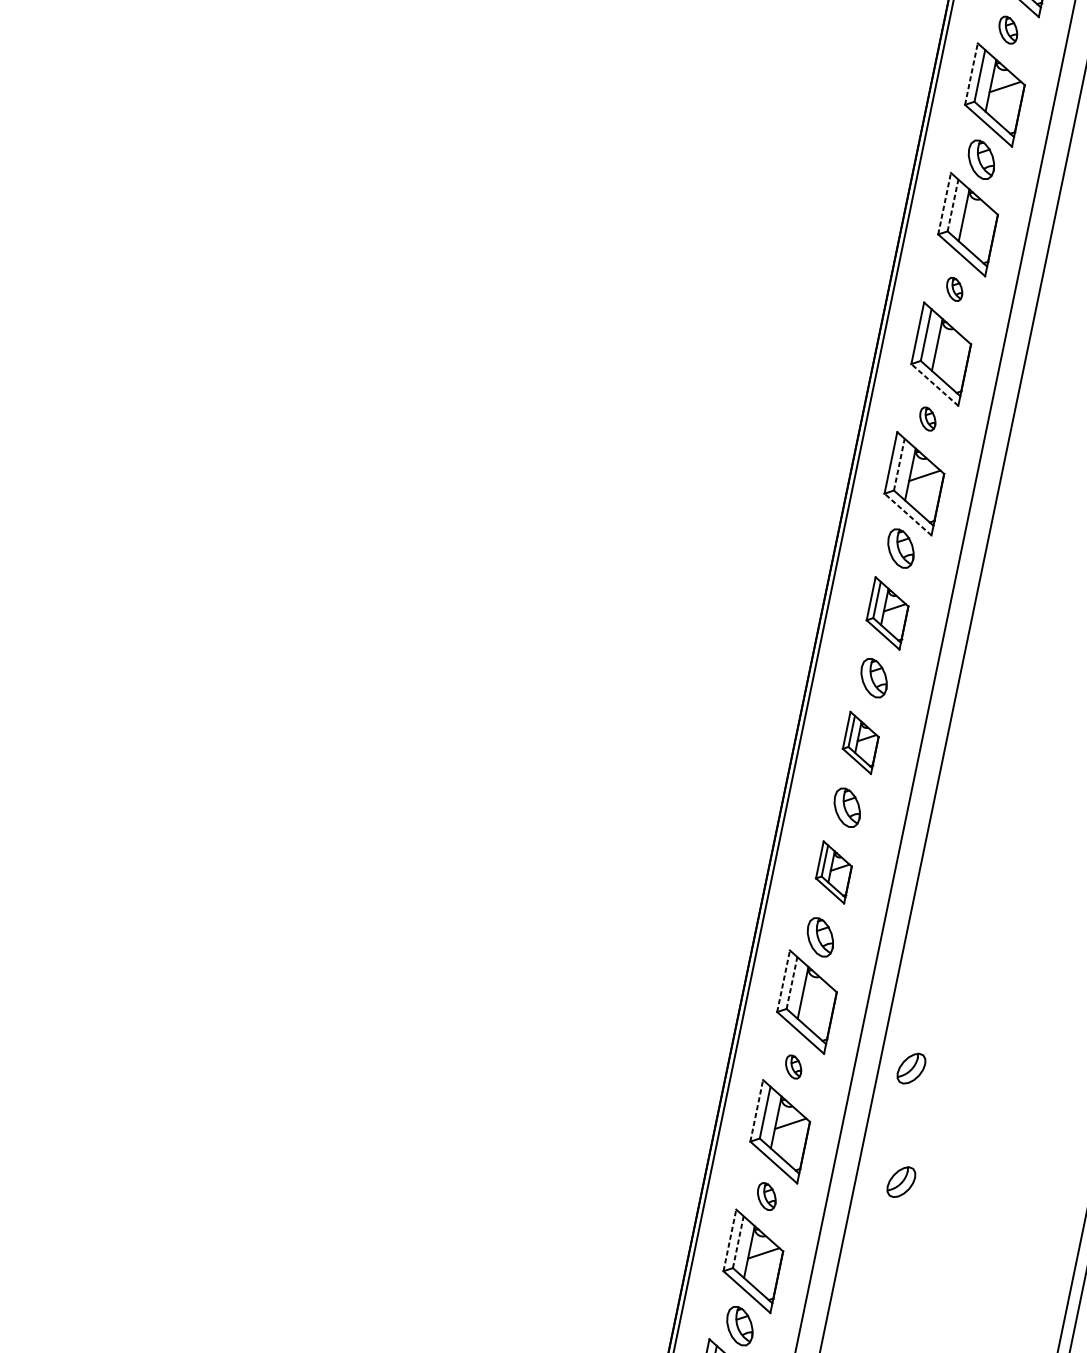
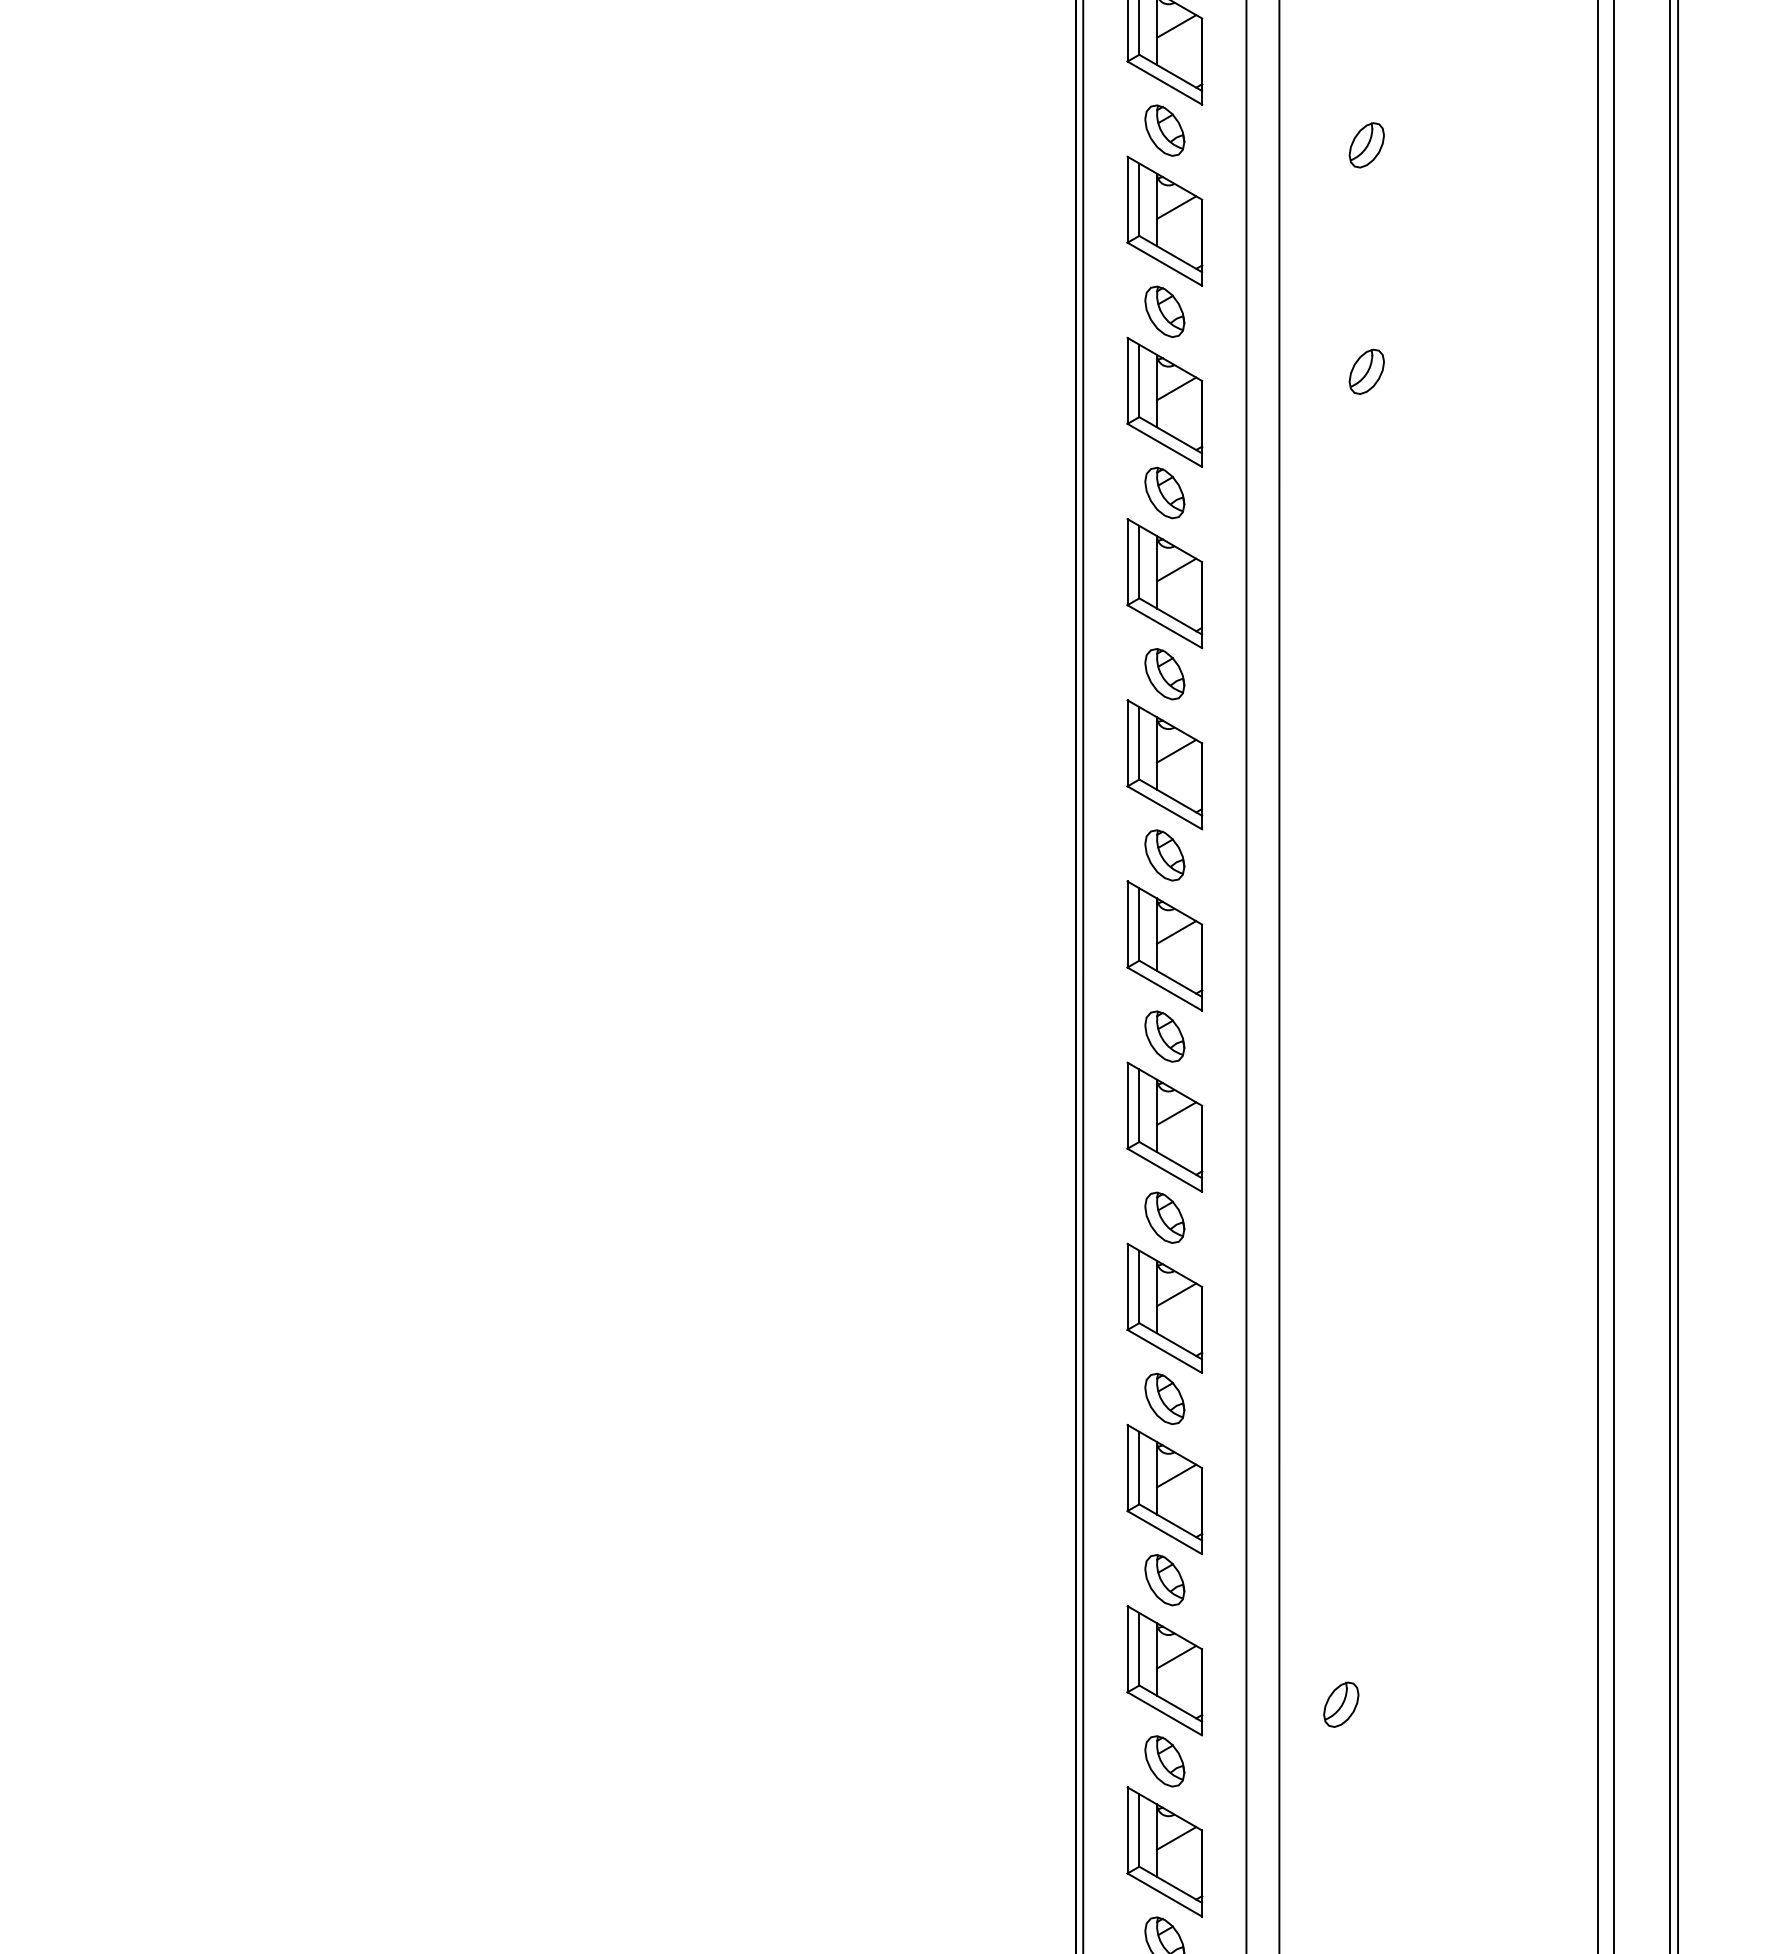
part: (1008, 30) -> (1164, 130), size x1.43
line: (971, 73) -> (1127, 199), dashed -> solid
line: (944, 203) -> (1127, 380), dashed -> solid
line: (953, 205) -> (1139, 380), dashed -> solid
line: (978, 216) -> (1176, 388), added
part: (954, 288) -> (1164, 492), size x1.67
line: (951, 345) -> (1176, 569), added
line: (934, 384) -> (1164, 626), dashed -> solid
part: (927, 419) -> (1164, 674), size x1.67
line: (899, 464) -> (1139, 742), dashed -> solid
line: (907, 514) -> (1164, 807), dashed -> solid
part: (887, 612) -> (1164, 945), size x1.43
part: (860, 742) -> (1164, 1126), size x1.67
part: (833, 871) -> (1164, 1307), size x1.67
line: (783, 980) -> (1127, 1467), dashed -> solid
line: (792, 982) -> (1139, 1467), dashed -> solid
line: (817, 993) -> (1176, 1475), added
part: (793, 1067) -> (1164, 1580), size x1.67
part: (911, 1068) -> (1323, 1549), removed
line: (756, 1110) -> (1127, 1648), dashed -> solid
part: (766, 1196) -> (1164, 1761), size x1.43
line: (729, 1239) -> (1127, 1829), dashed -> solid
line: (738, 1242) -> (1139, 1830), dashed -> solid

